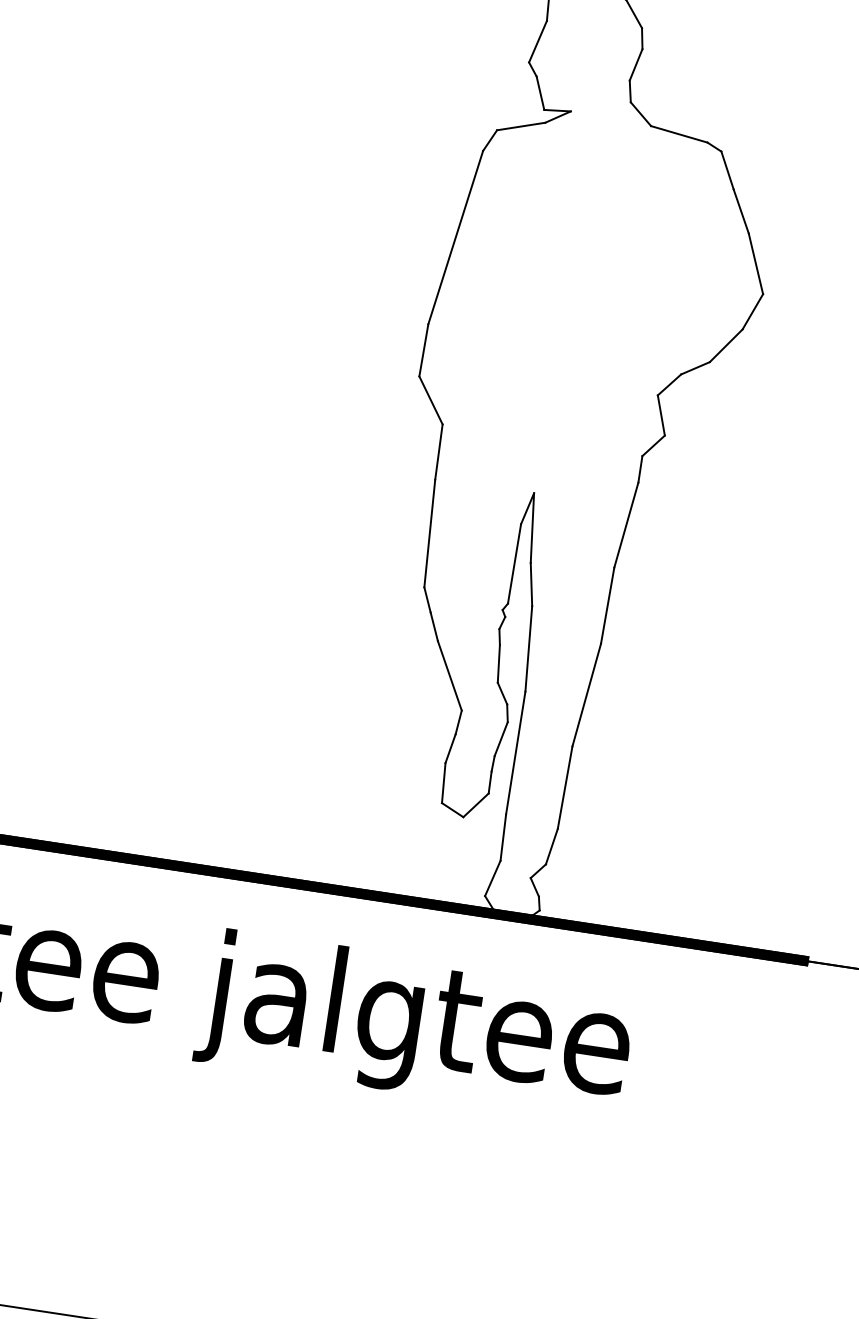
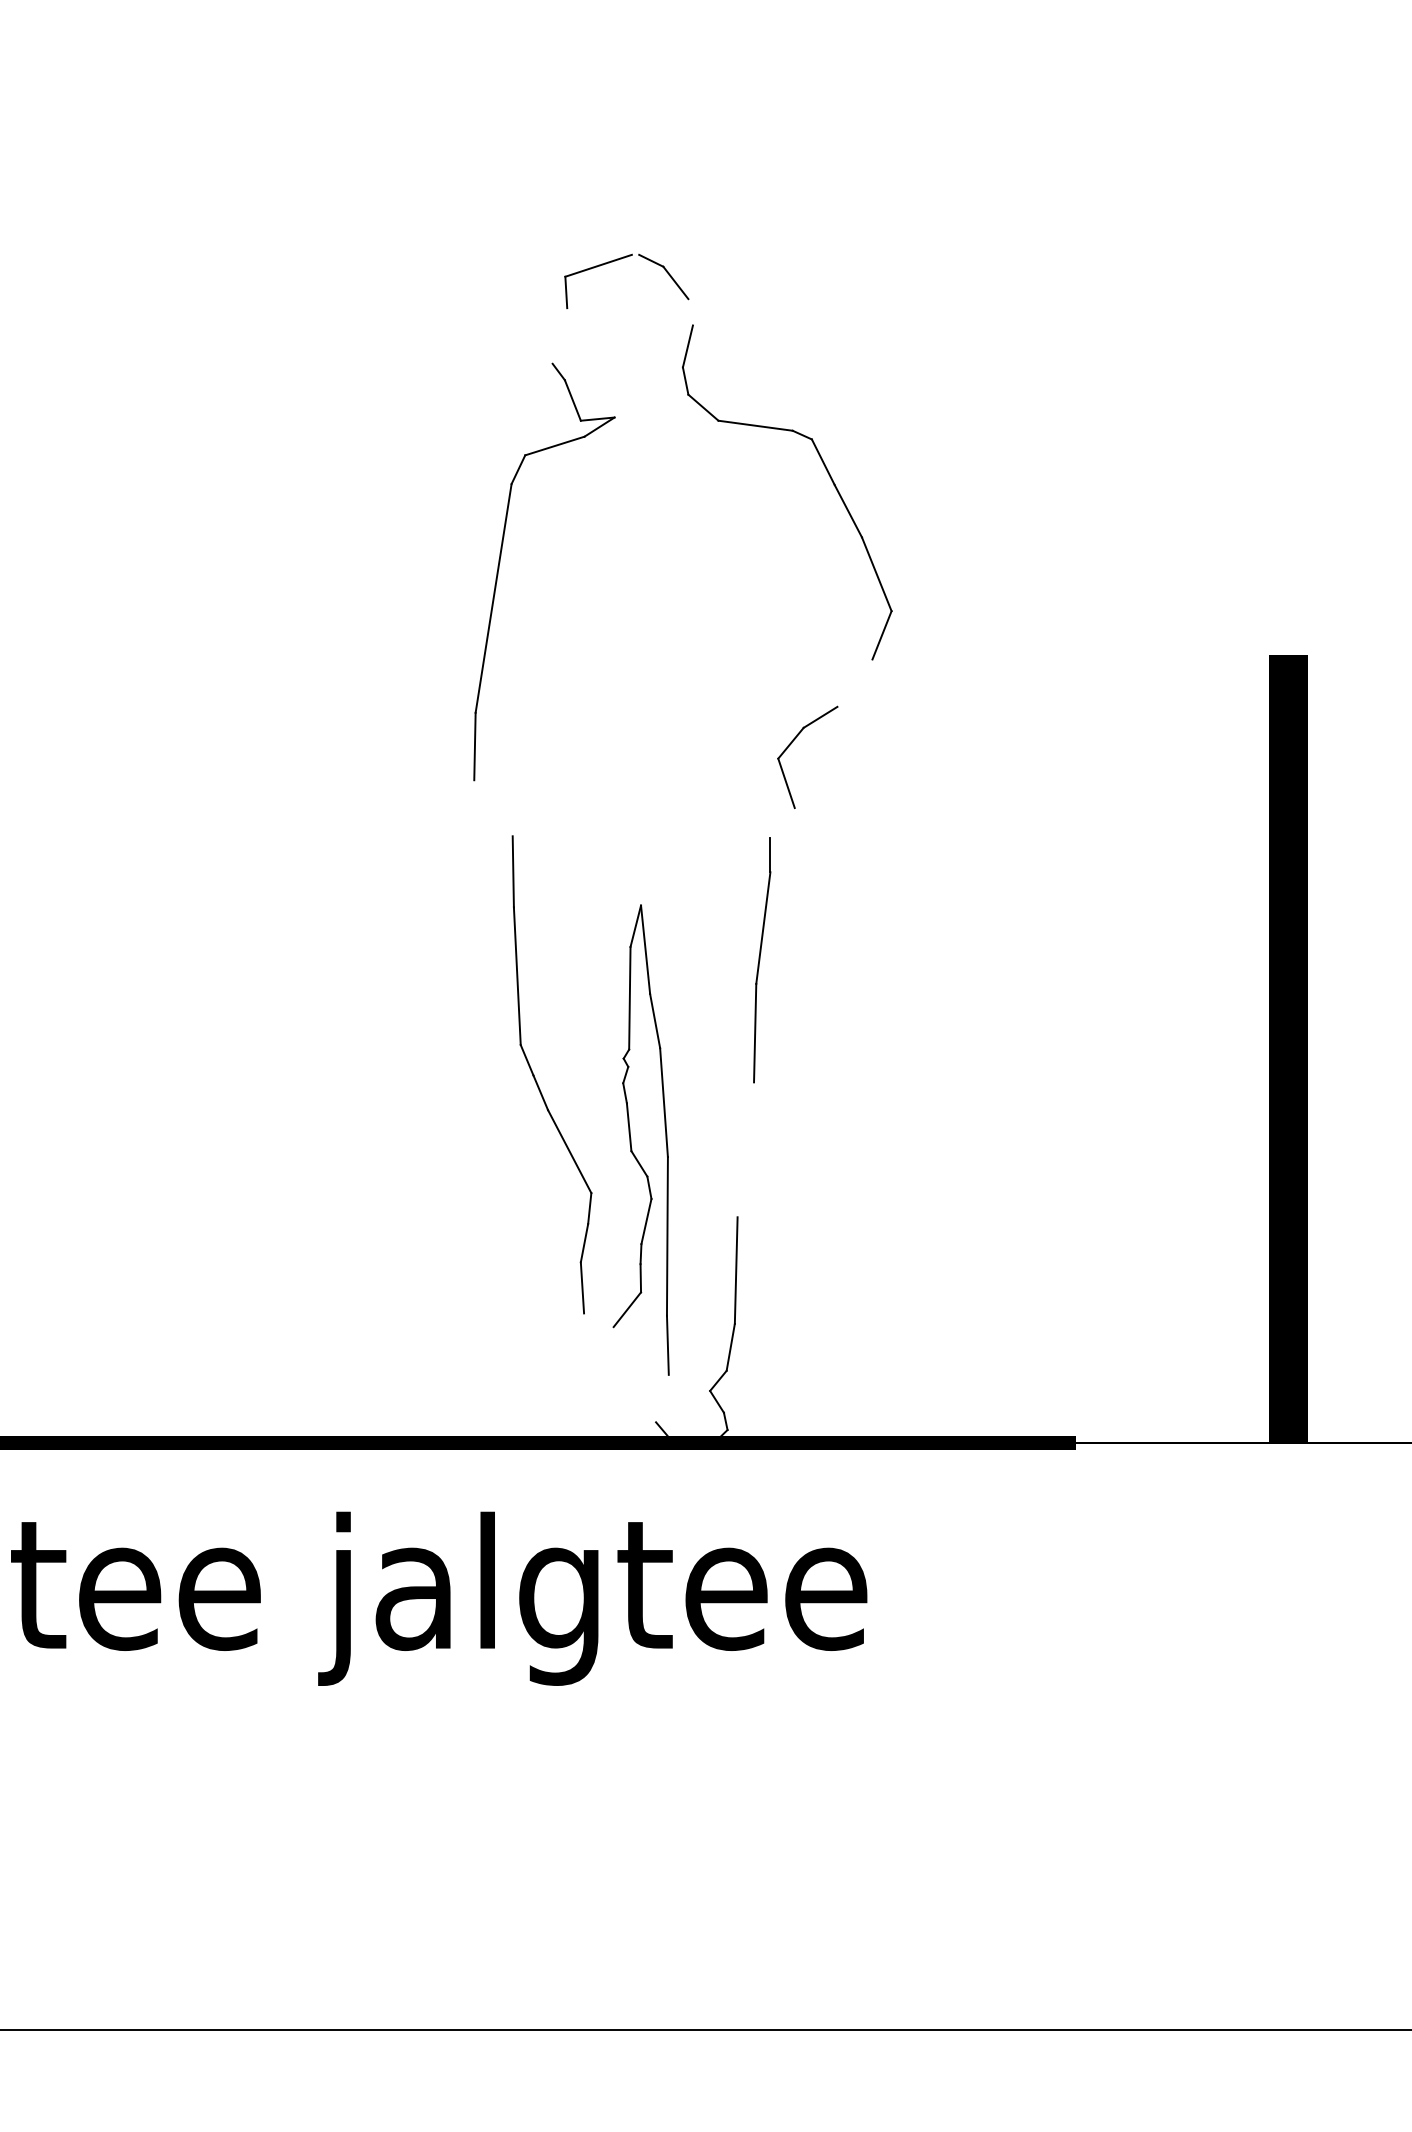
line: (642, 38) -> (690, 312), removed
line: (537, 41) -> (559, 335), removed
line: (725, 345) -> (854, 682), removed
line: (430, 400) -> (493, 808), removed
line: (653, 446) -> (782, 823), removed
line: (586, 694) -> (745, 1149), removed
line: (452, 810) -> (598, 1320), removed
line: (492, 878) -> (662, 1398), removed

